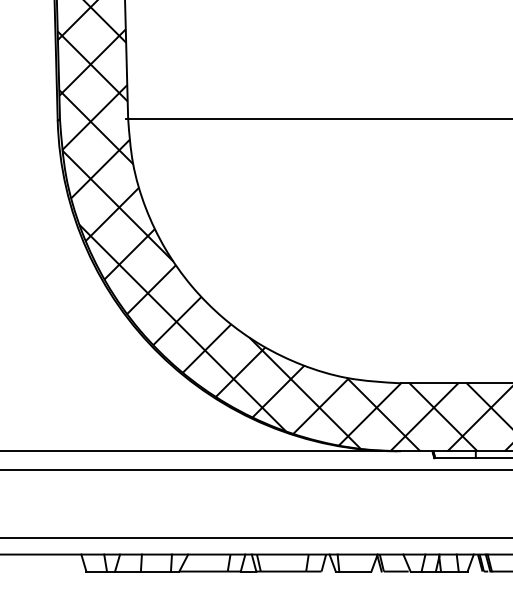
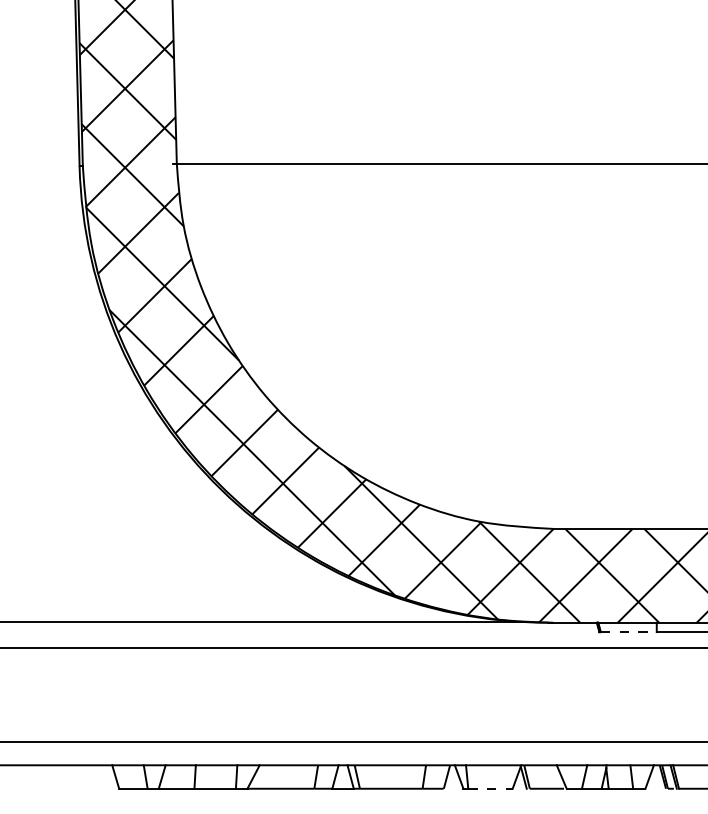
line: (455, 458) -> (628, 632), solid -> dashed
line: (355, 571) -> (490, 788), solid -> dashed

